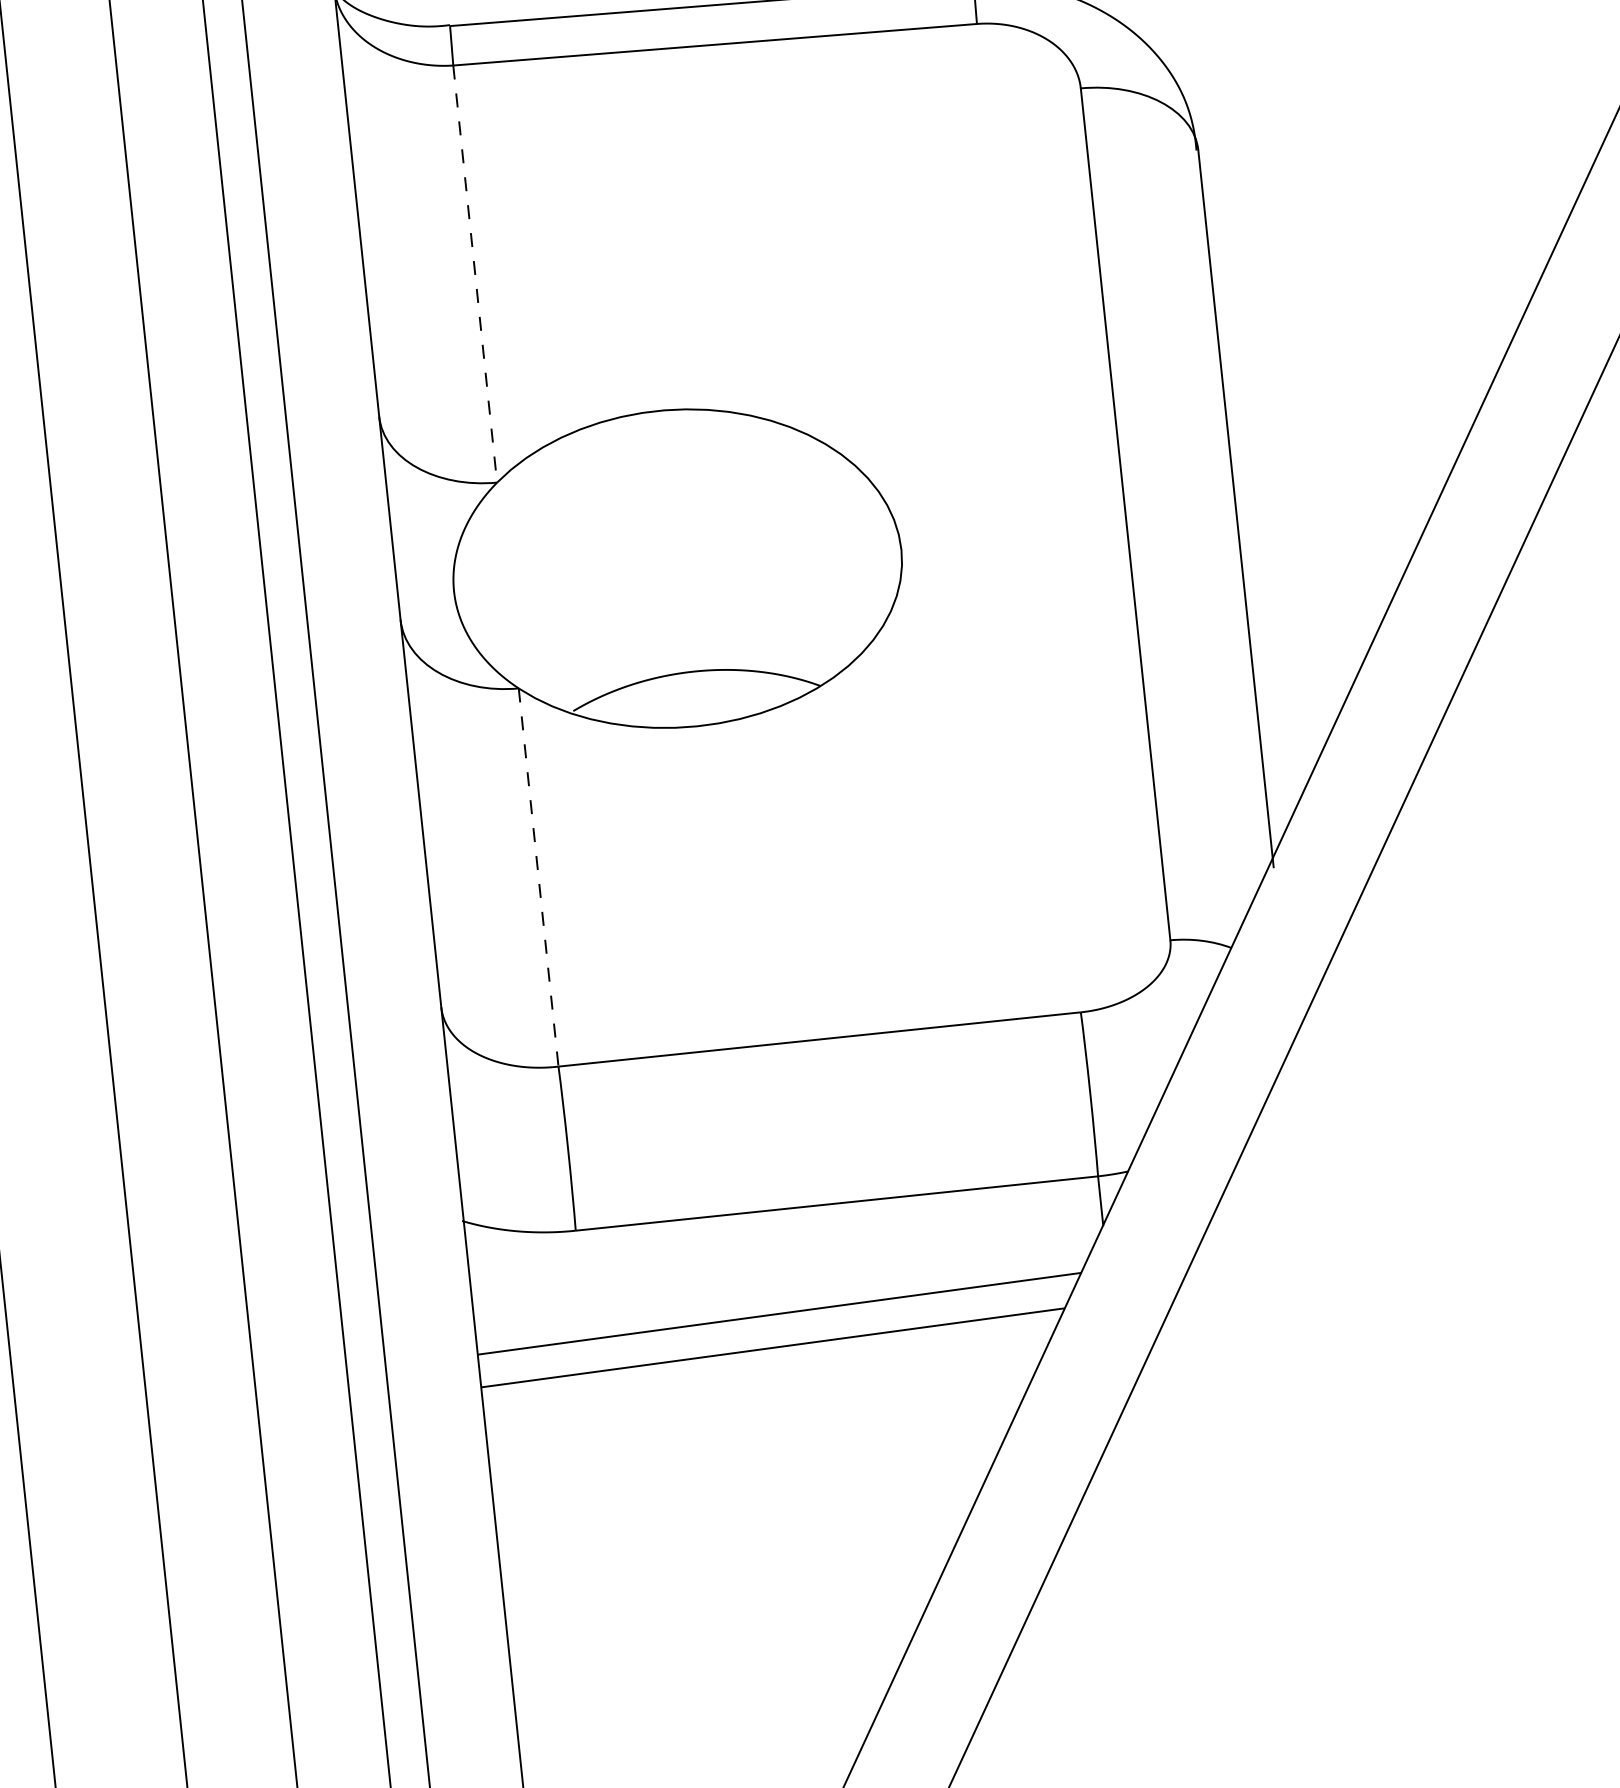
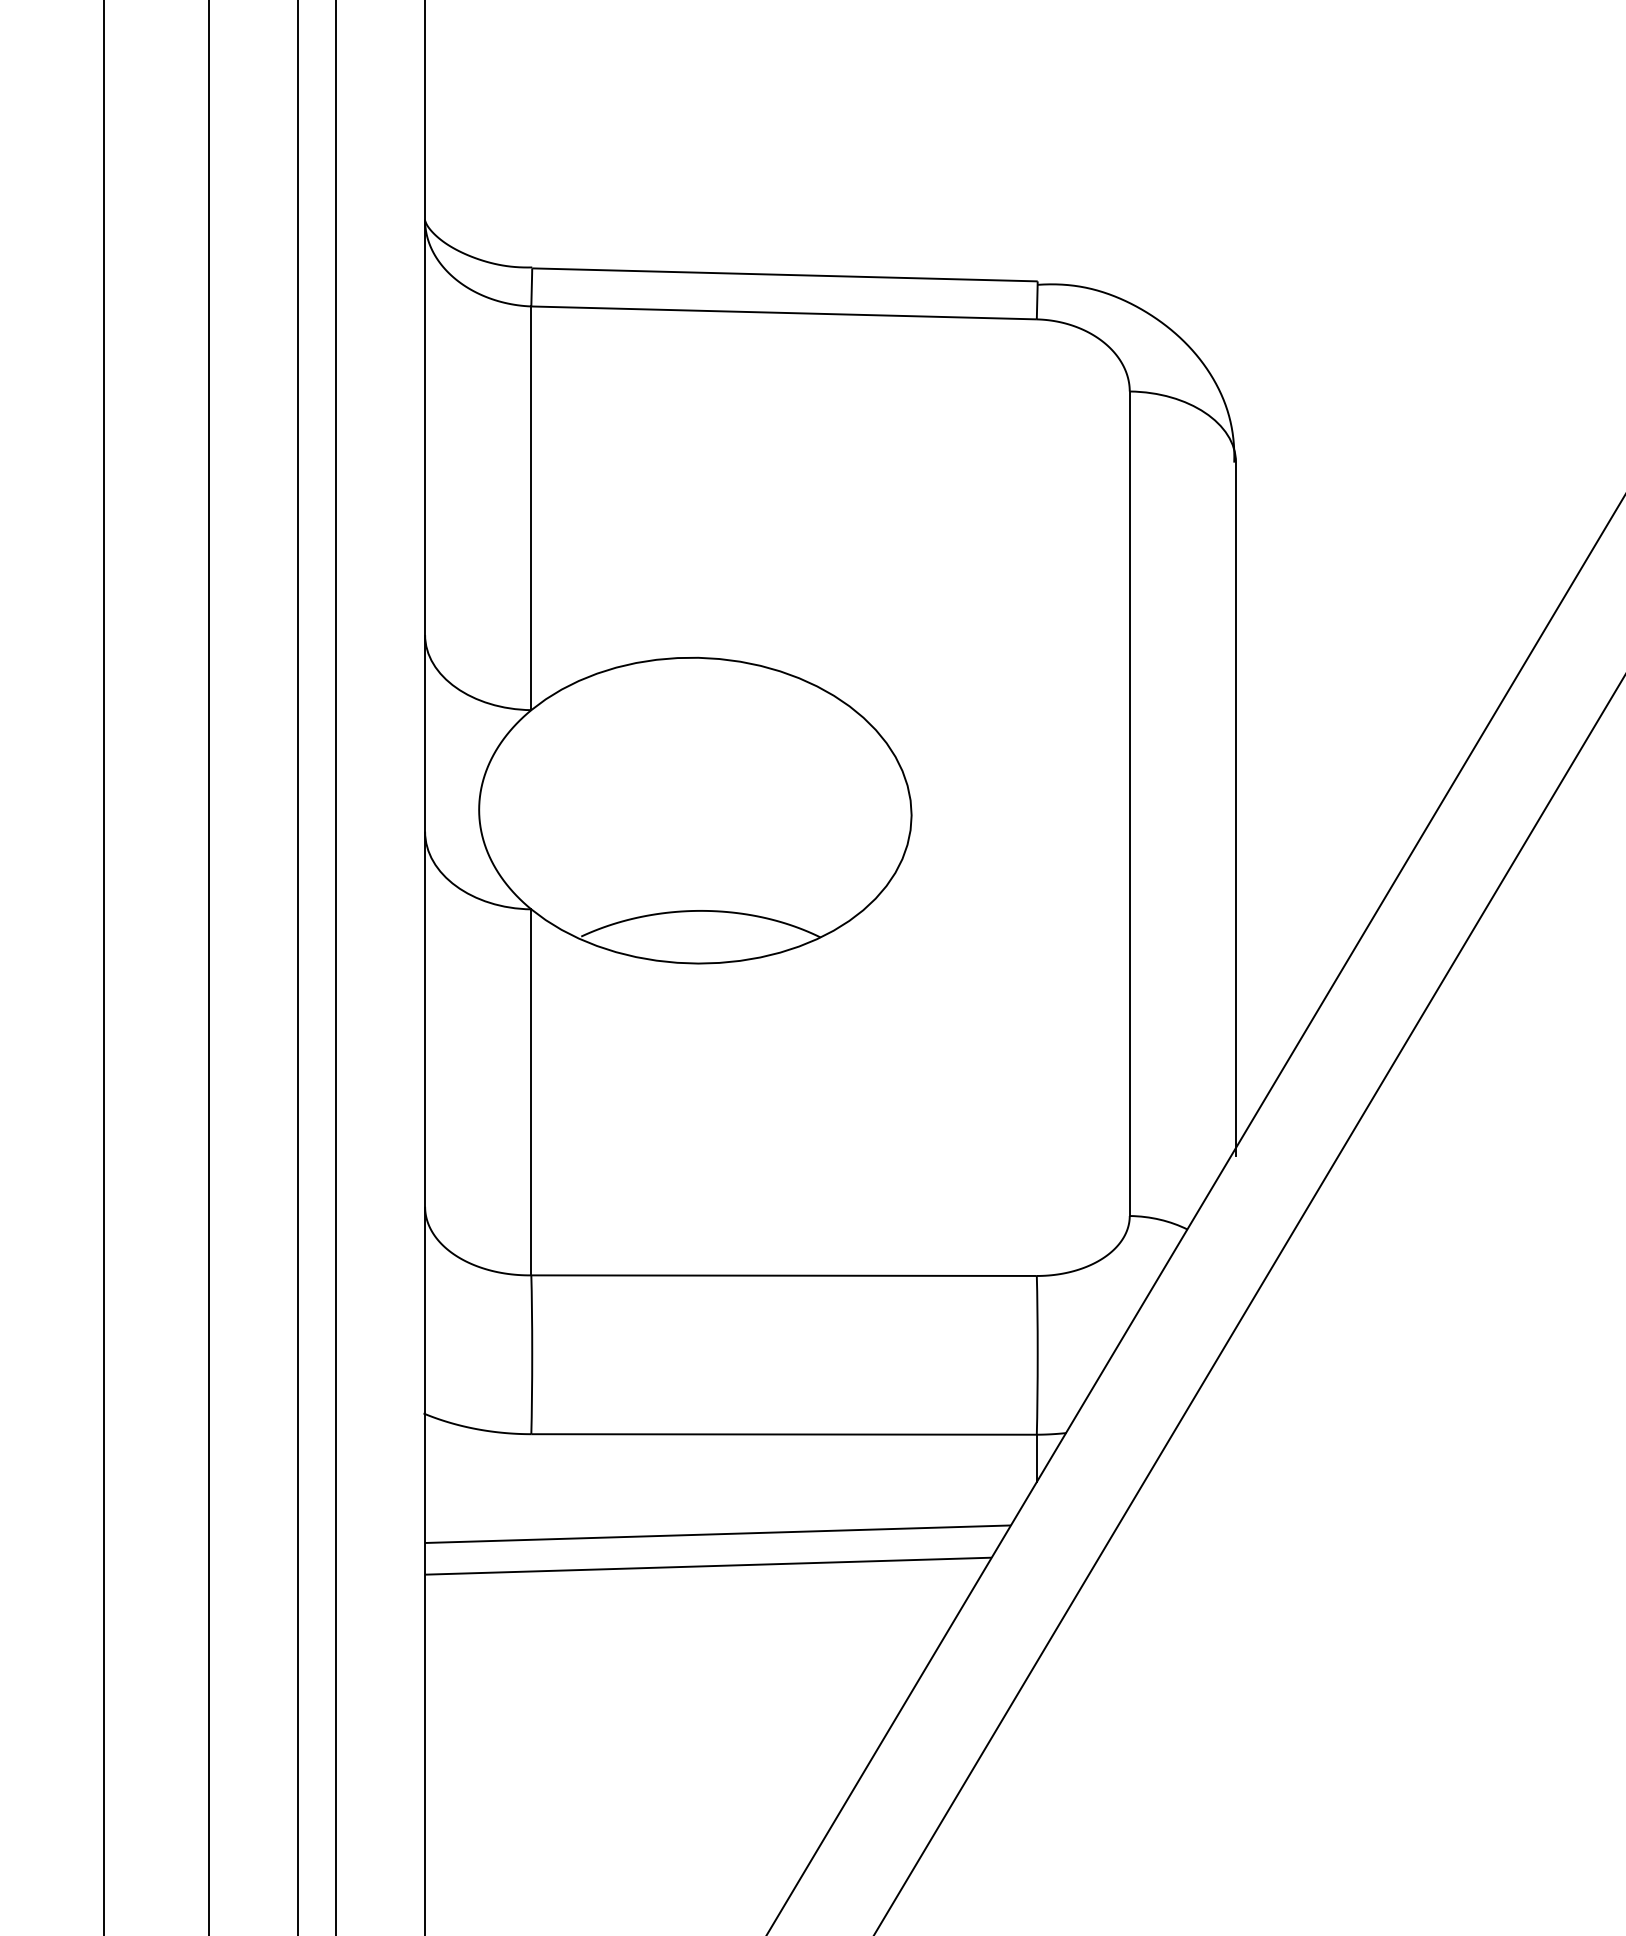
line: (475, 274) -> (531, 508), dashed -> solid
line: (538, 877) -> (531, 1092), dashed -> solid

